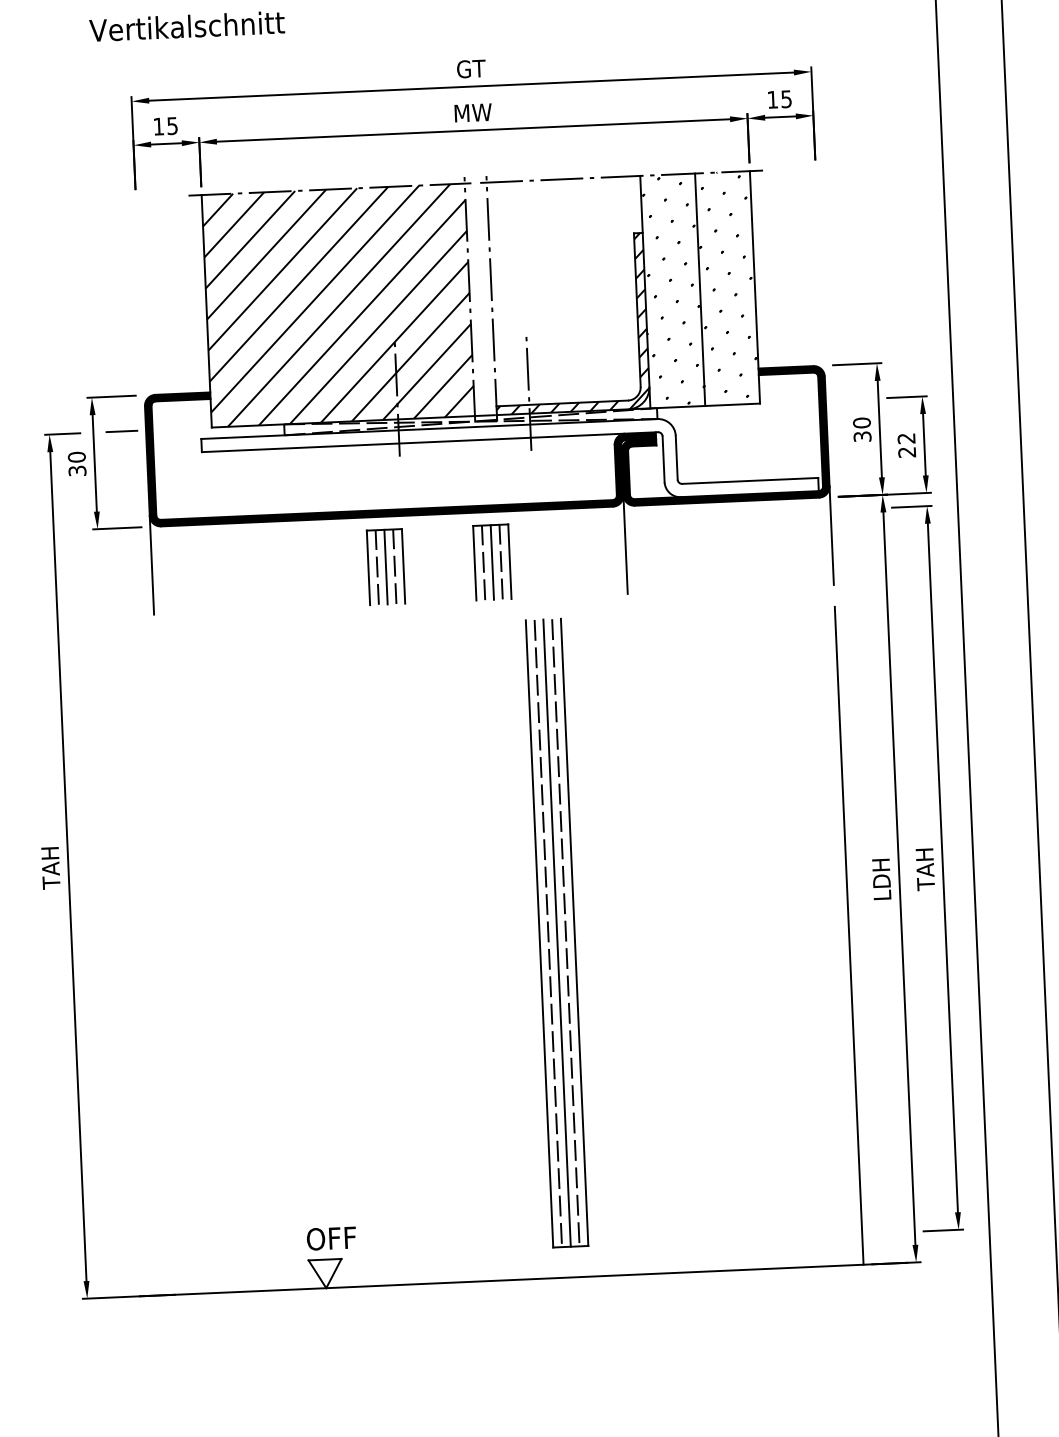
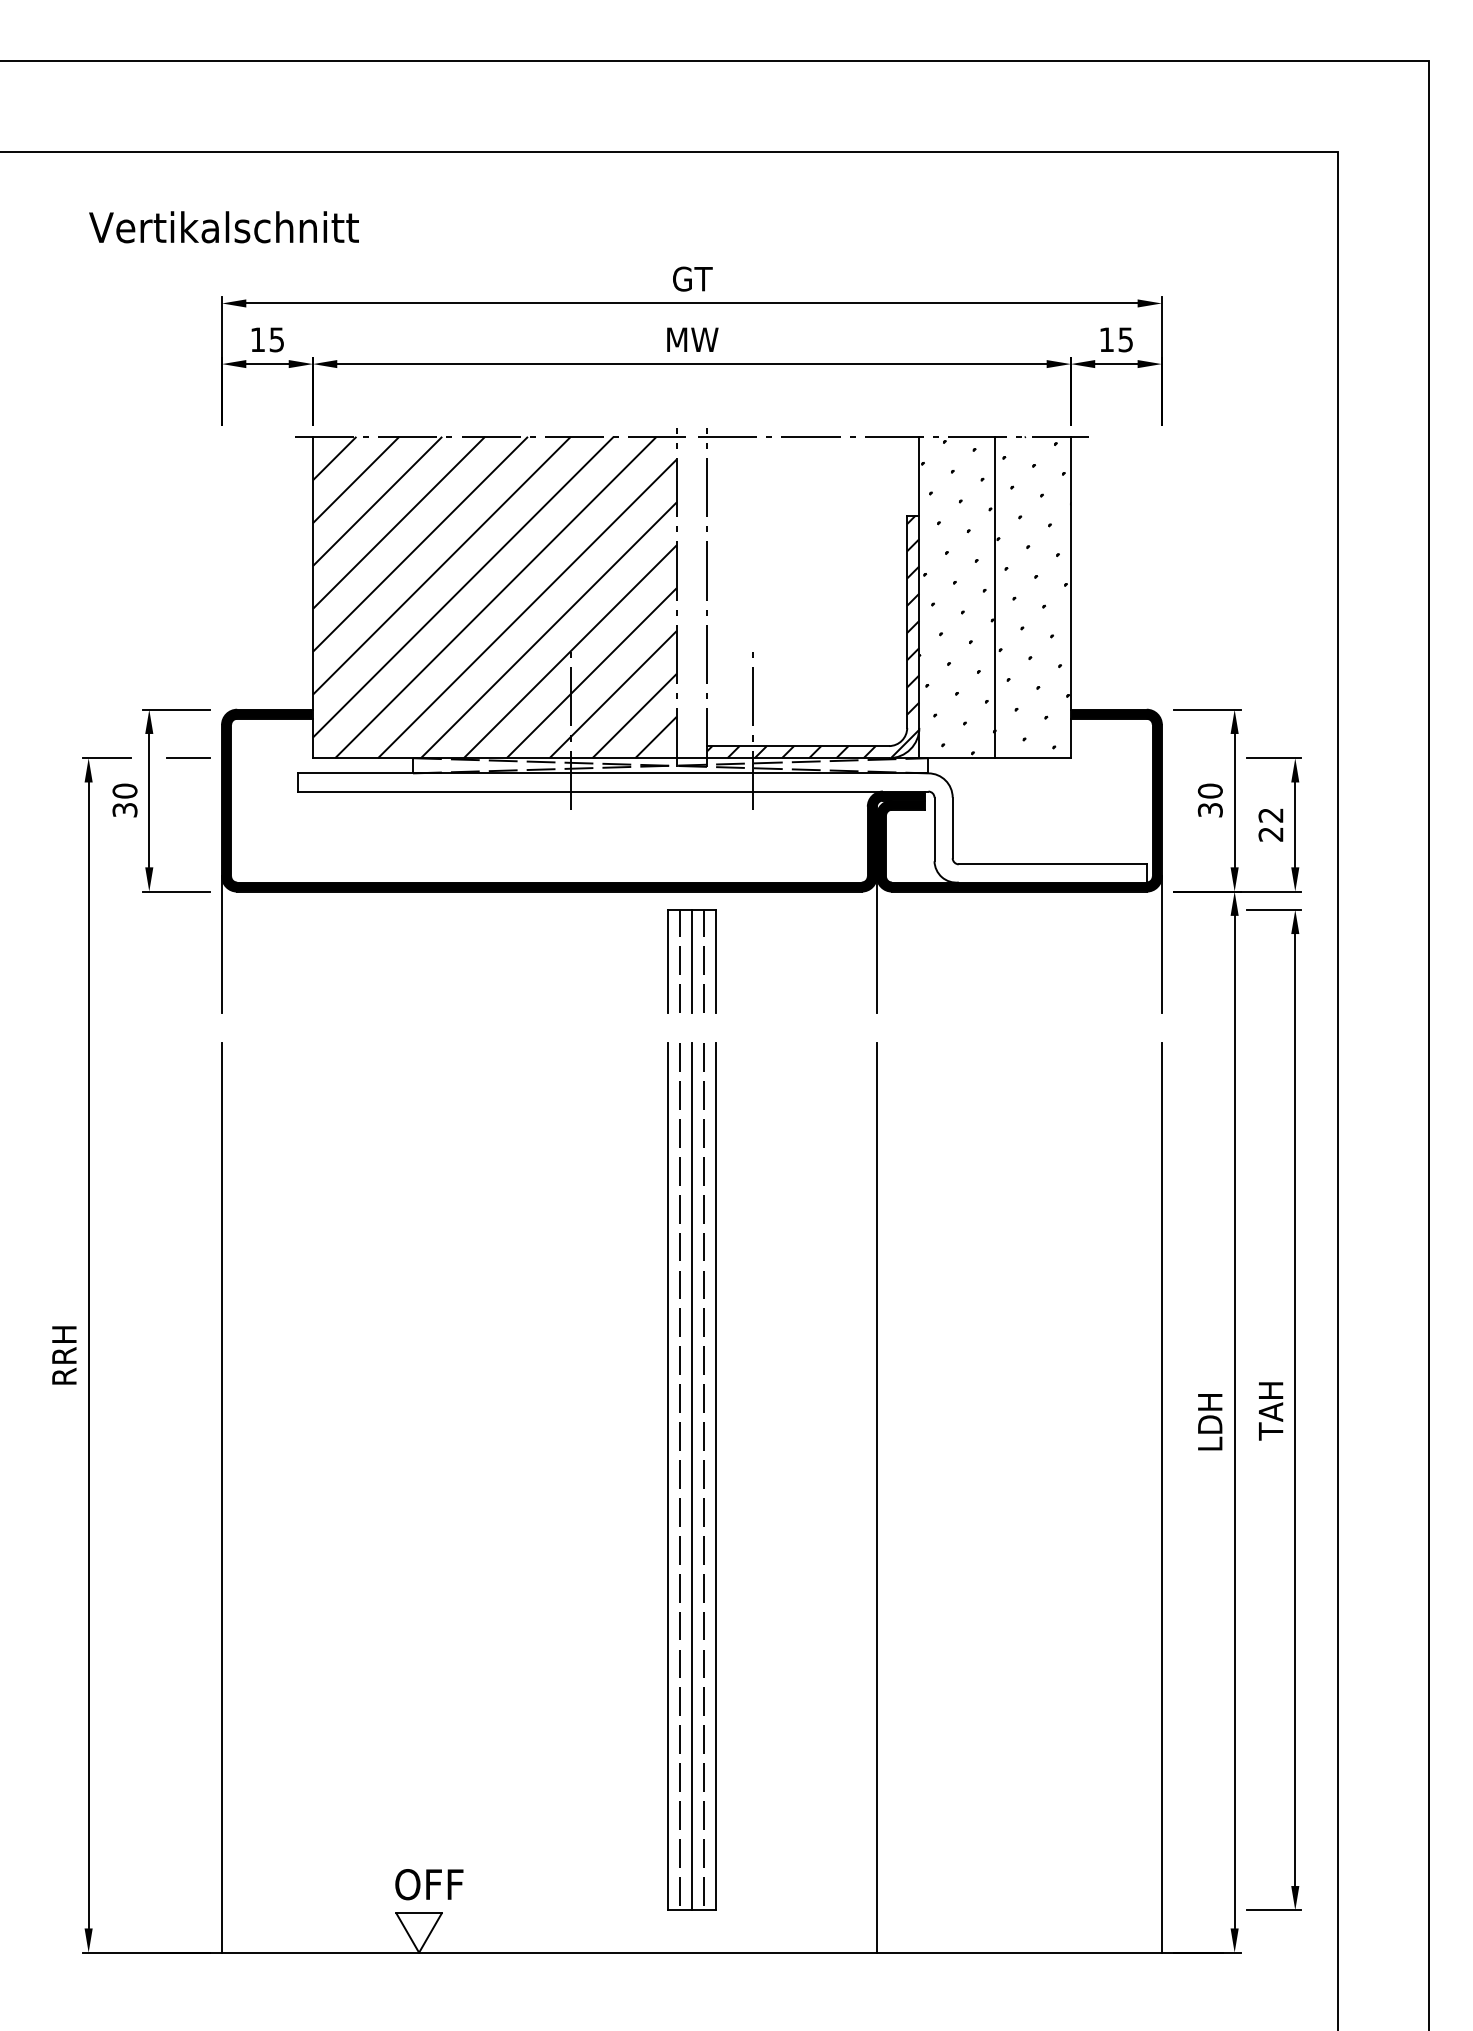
text: (186, 26) -> (223, 227), moved
part: (385, 567) -> (544, 961), removed
text: (50, 868) -> (64, 1356), TAH -> RRH
part: (556, 933) -> (691, 1476), moved
line: (642, 944) -> (876, 1497), added
line: (169, 965) -> (222, 1497), added

